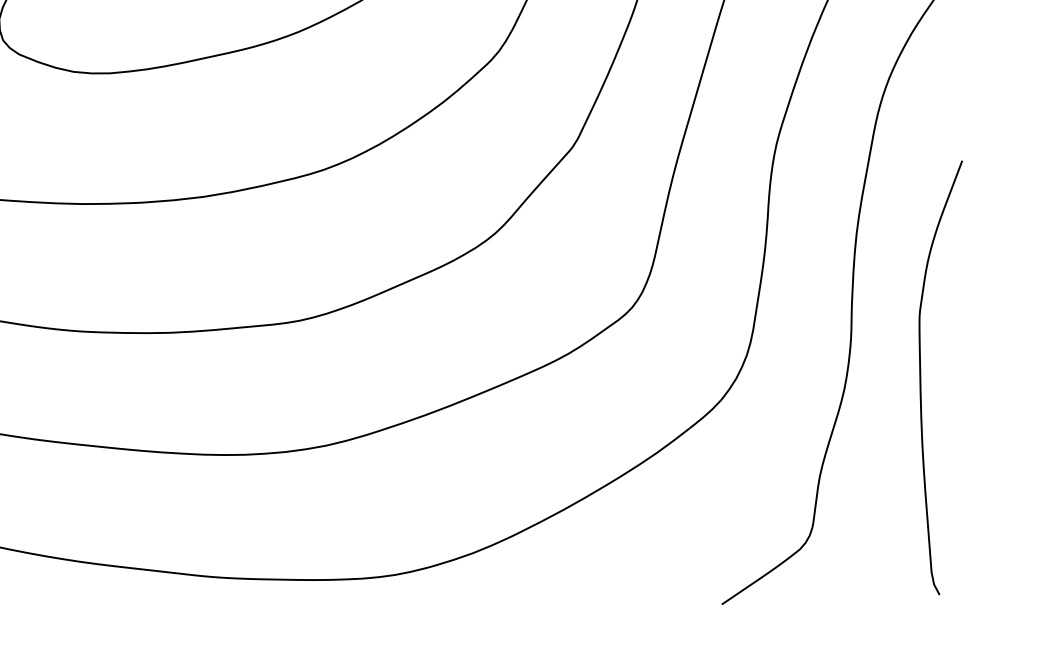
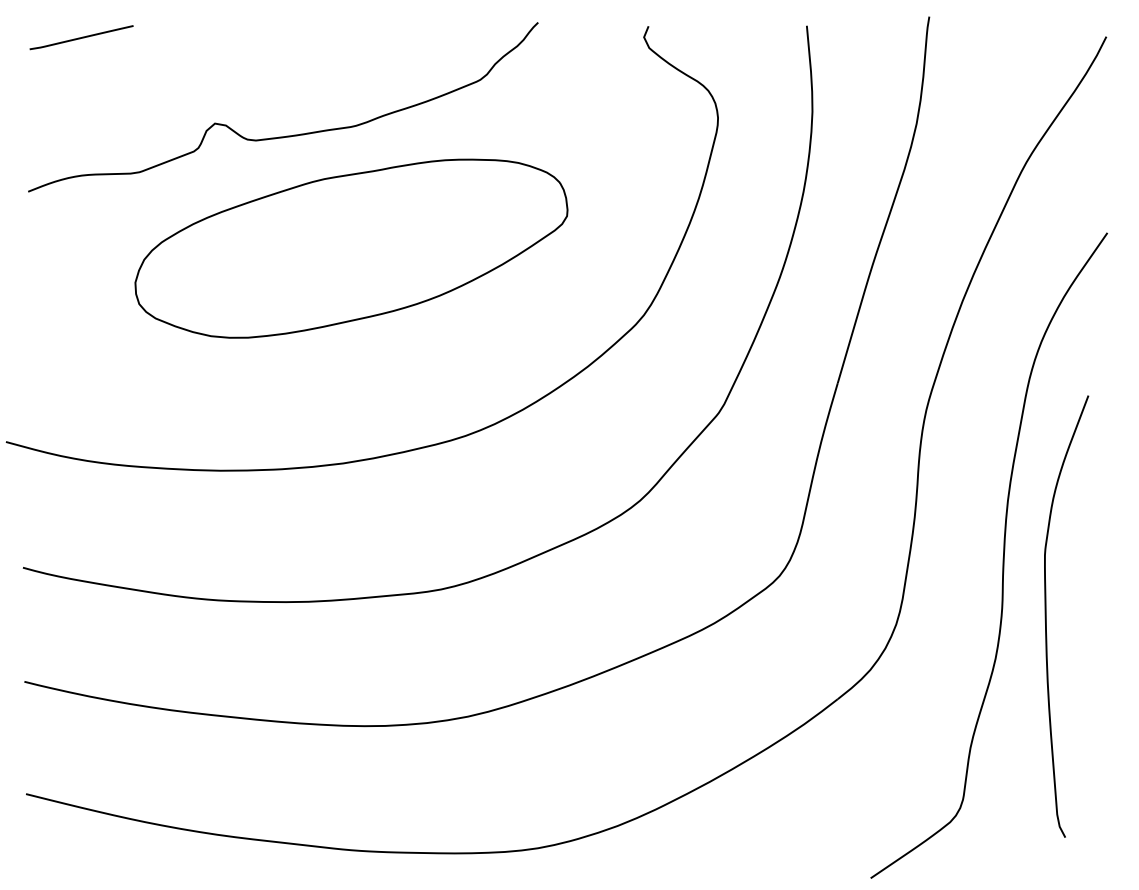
curve: (921, 377) -> (1046, 616), moved

